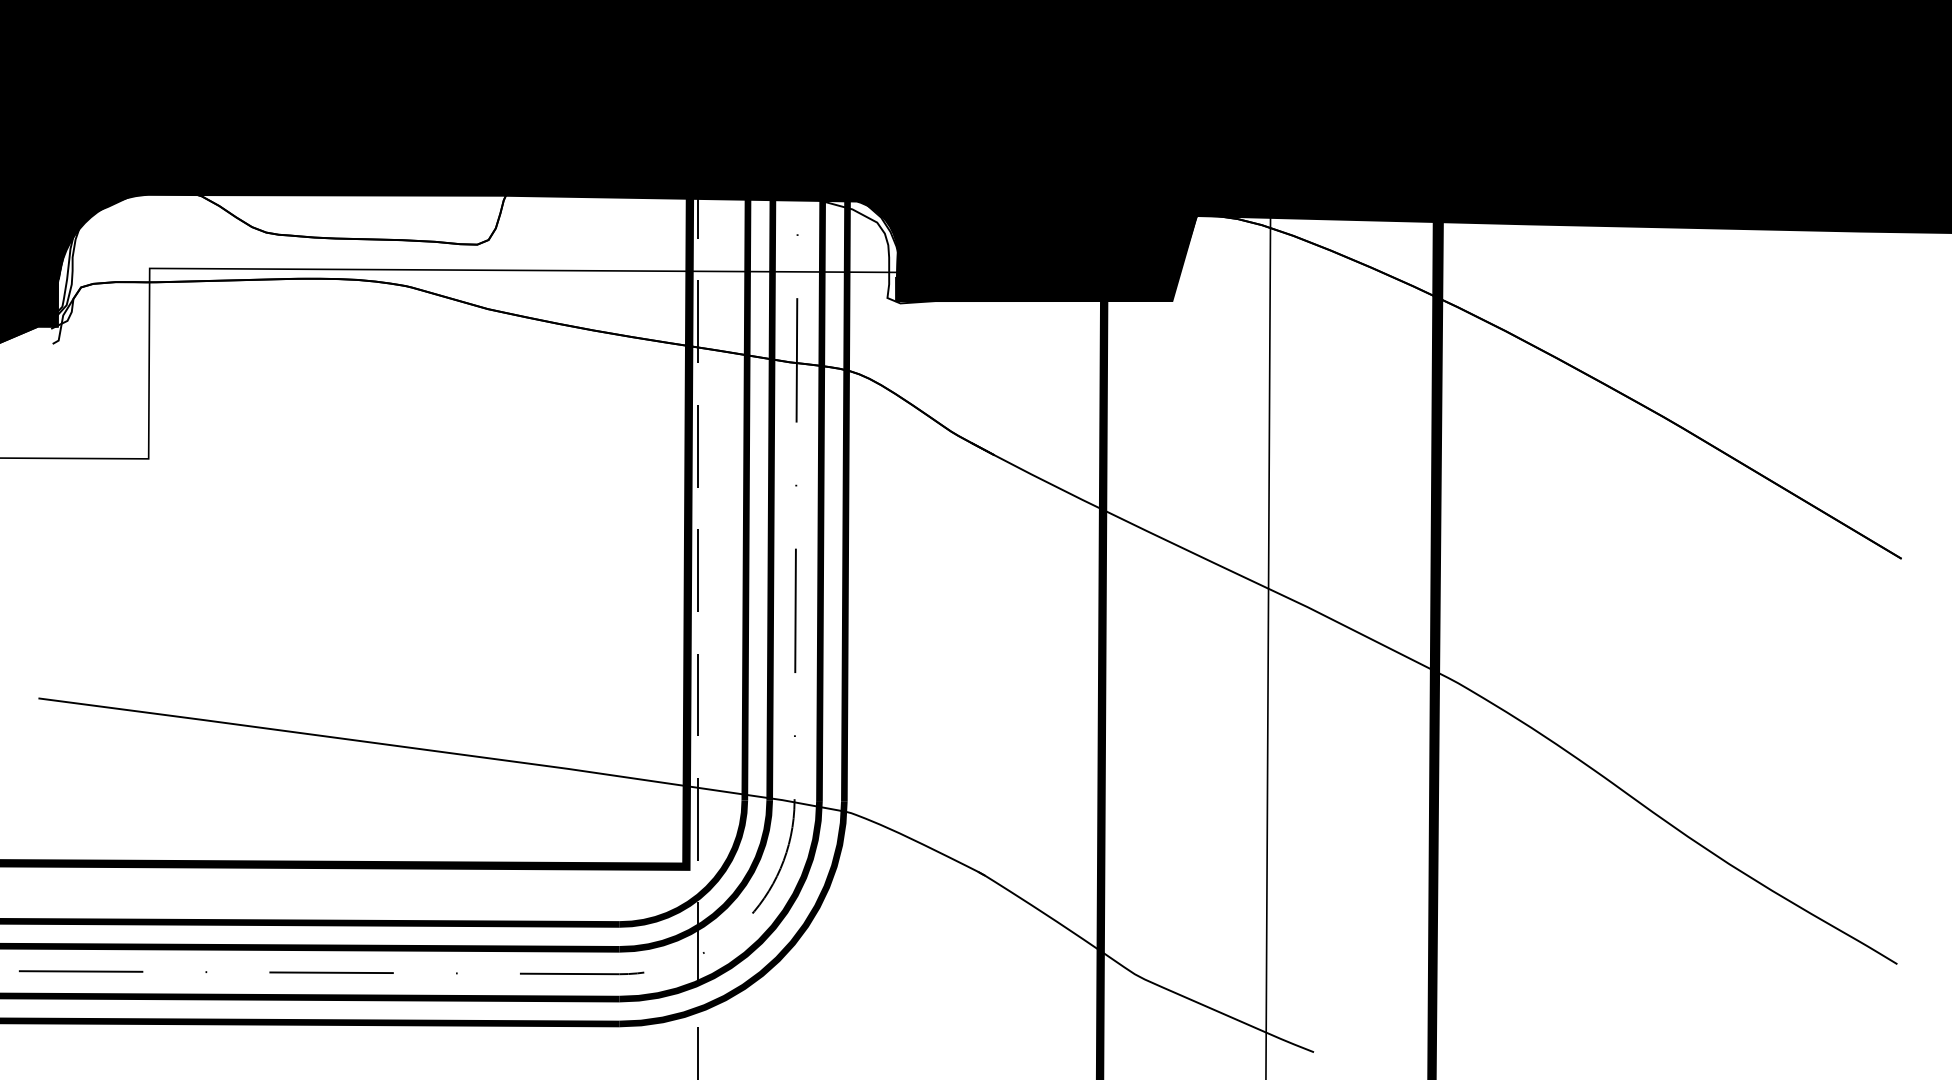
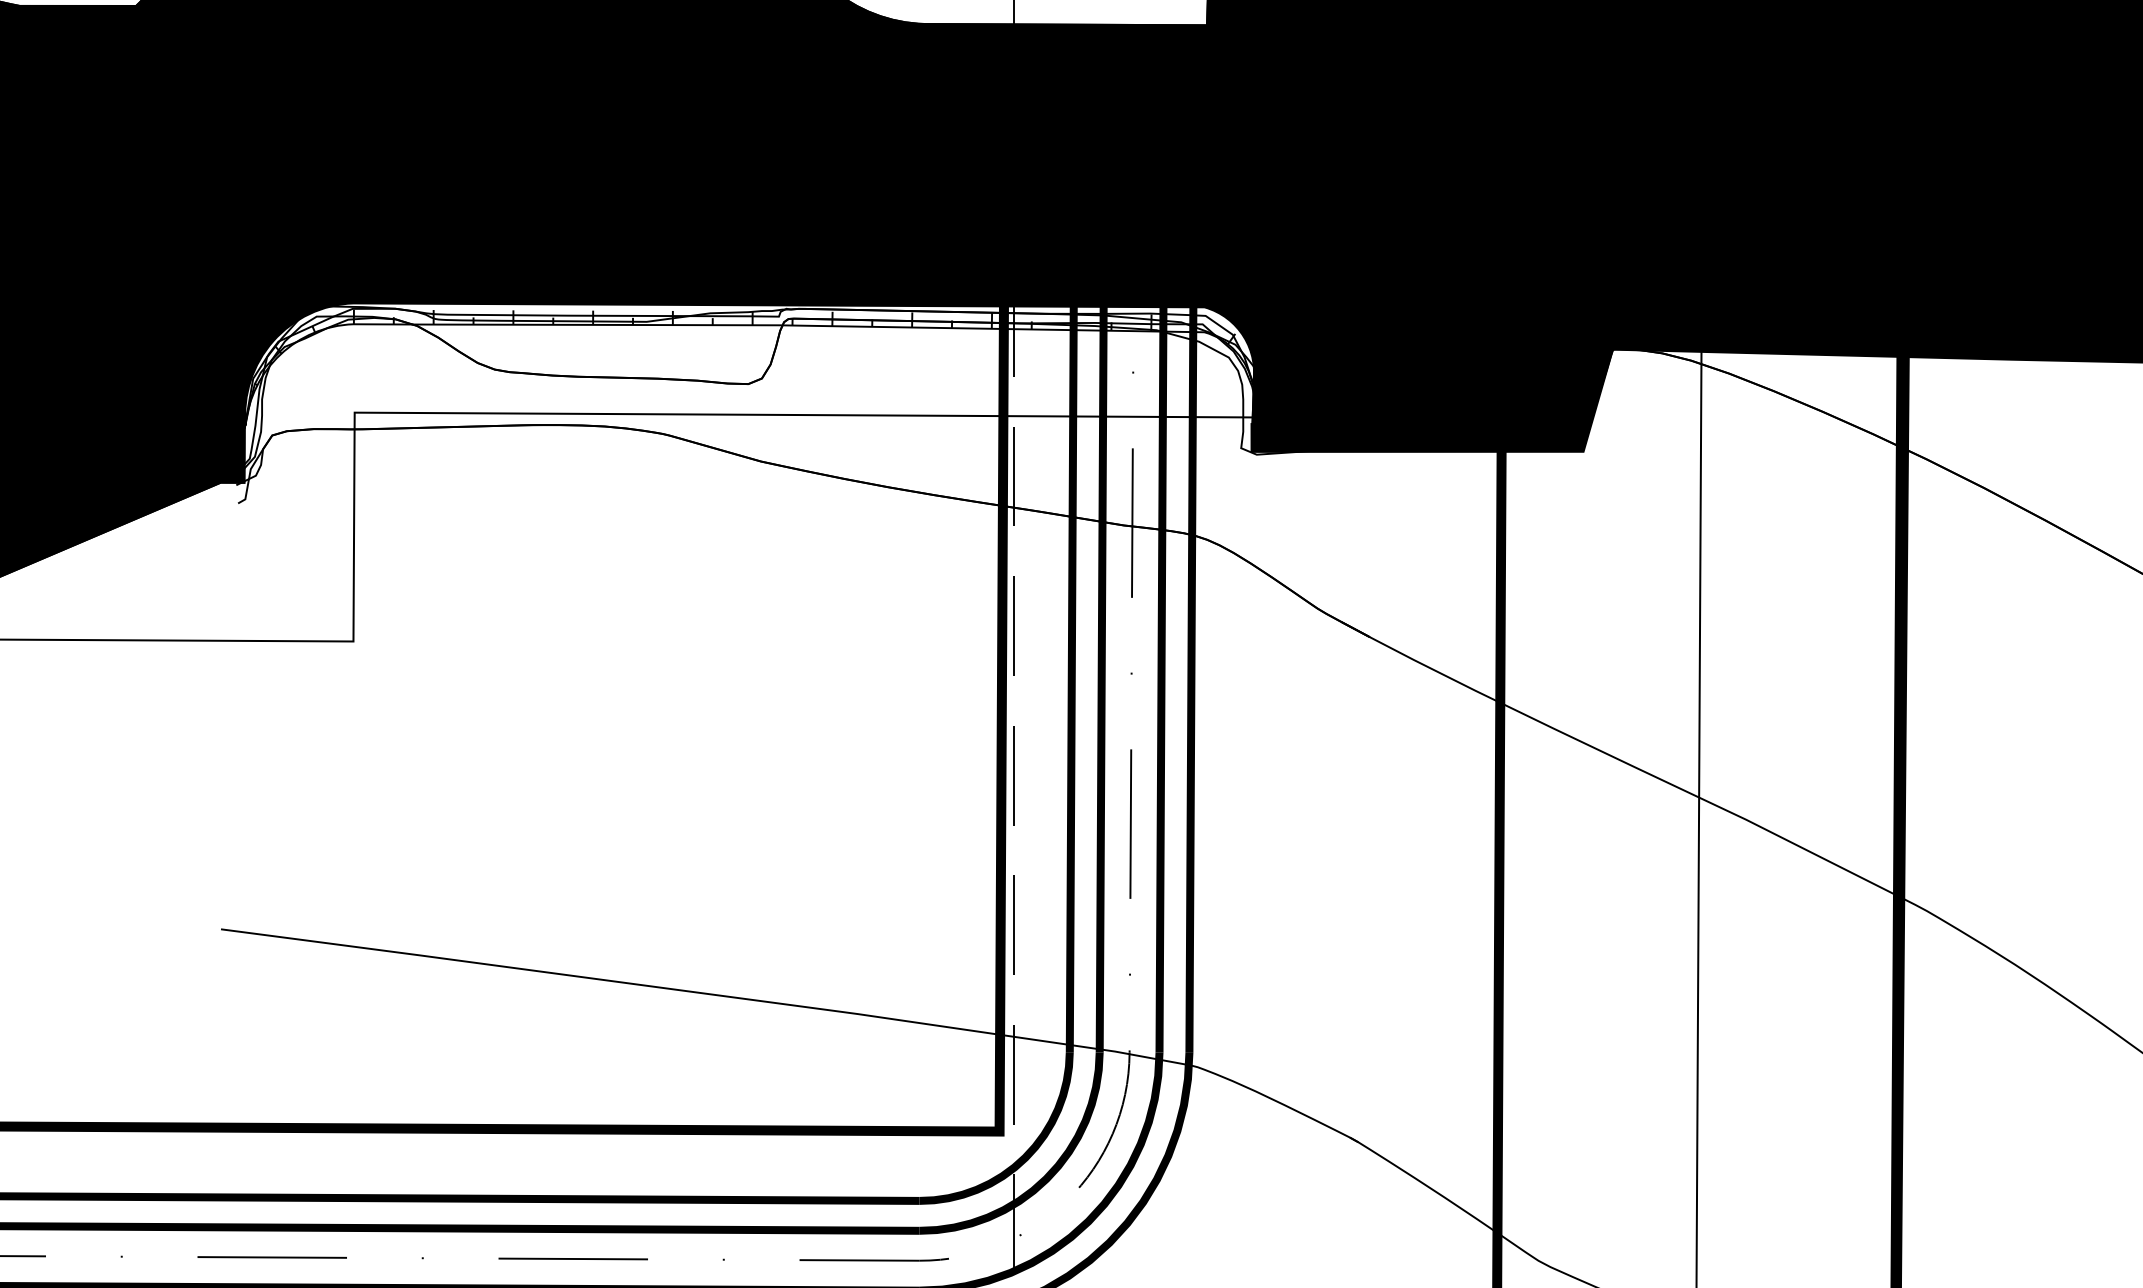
fill: (478, 228) -> (749, 364), removed

